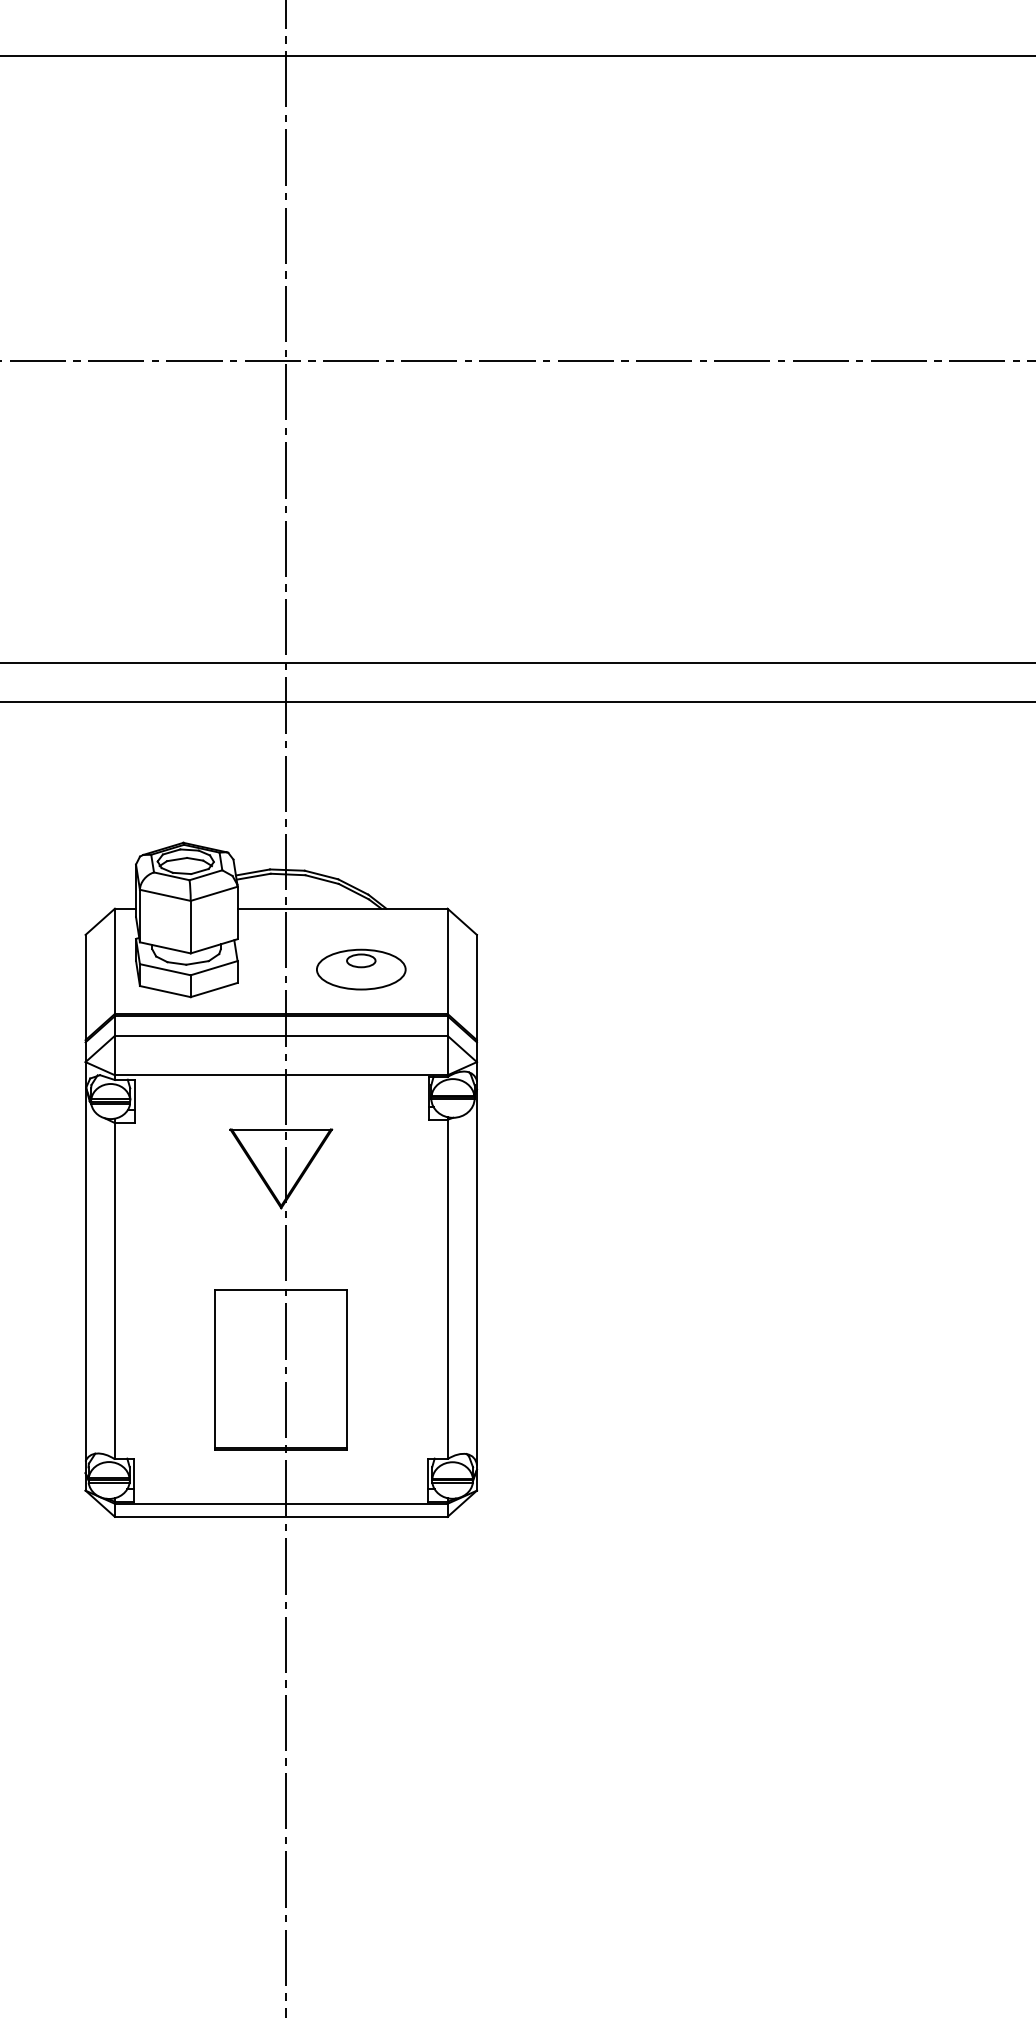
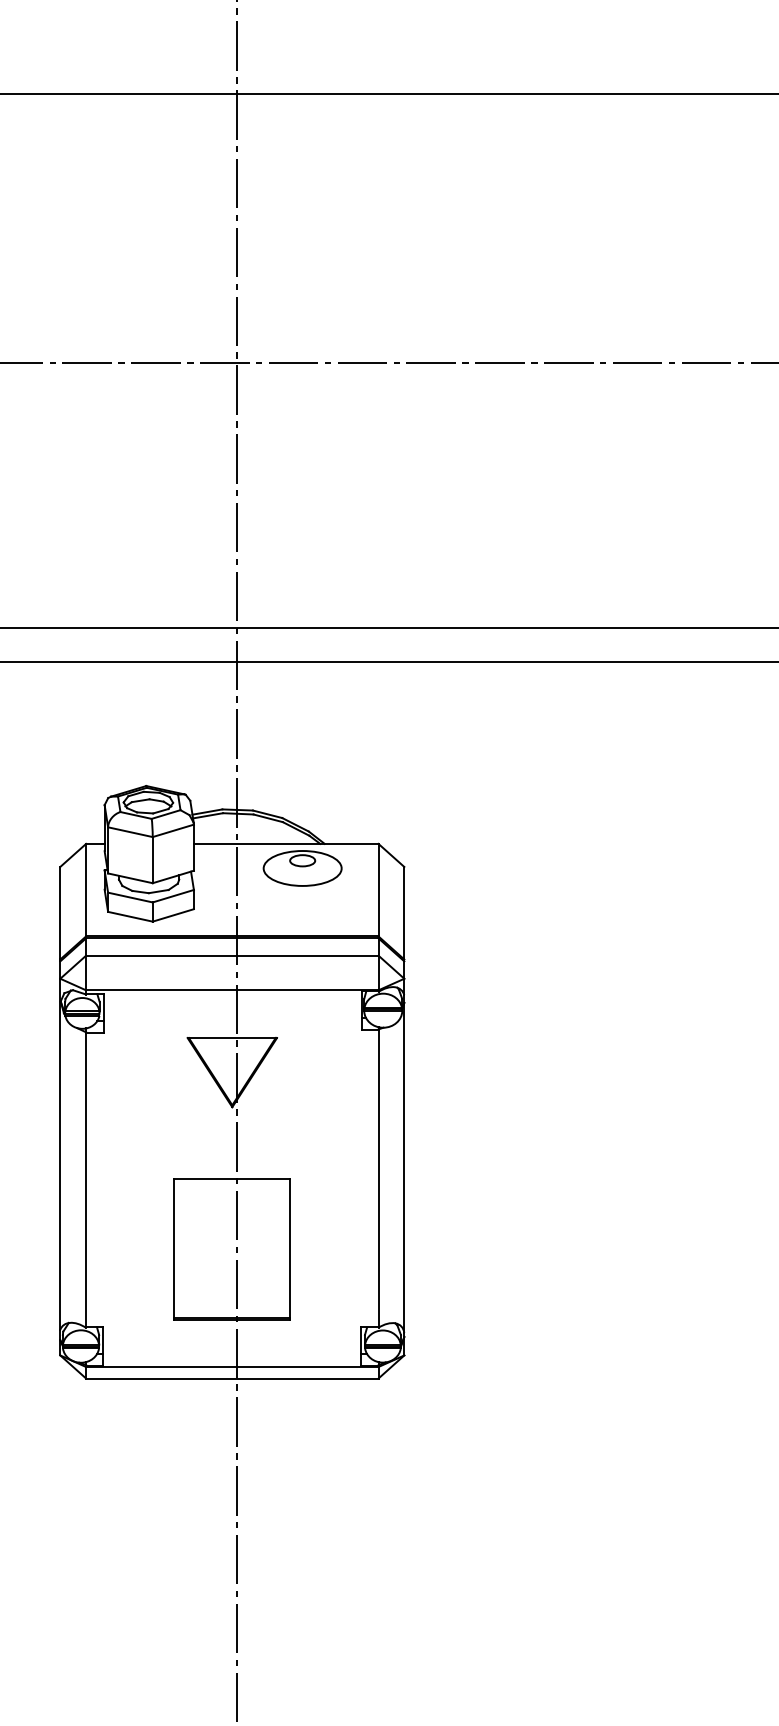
part: (361, 969) -> (302, 868), moved

